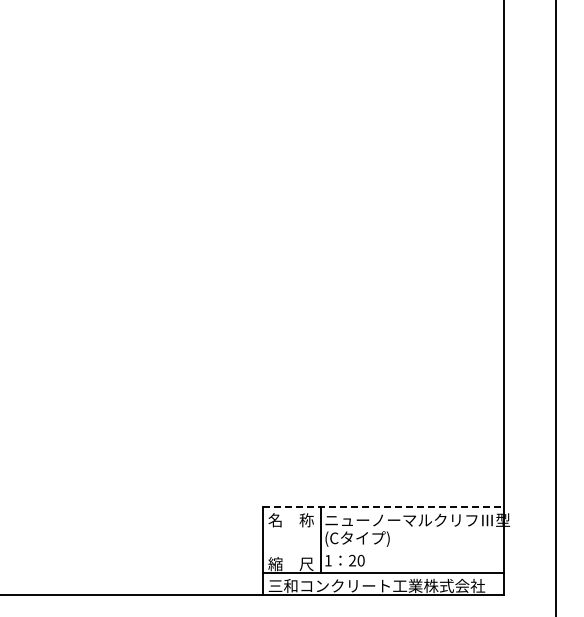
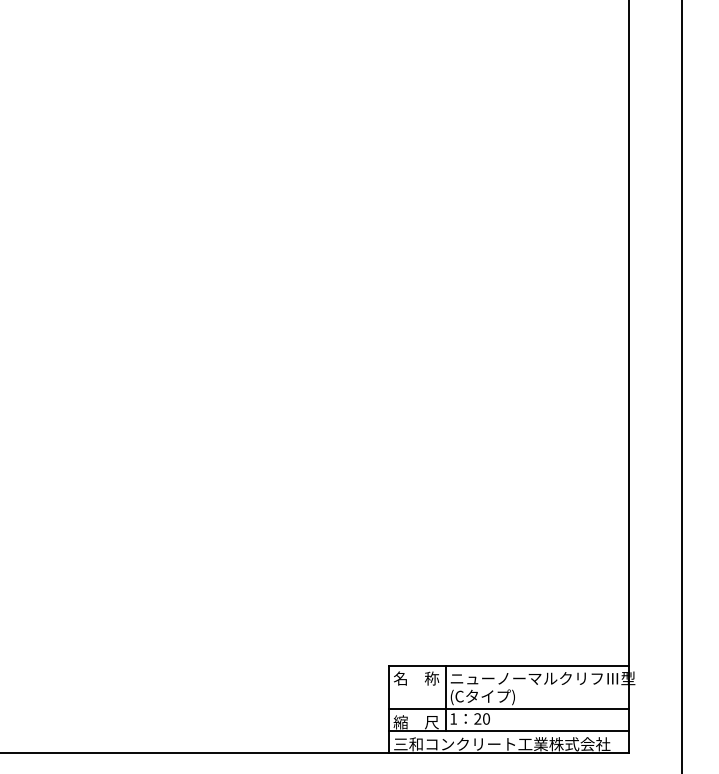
line: (384, 507) -> (509, 665), dashed -> solid
line: (383, 551) -> (508, 709), added

